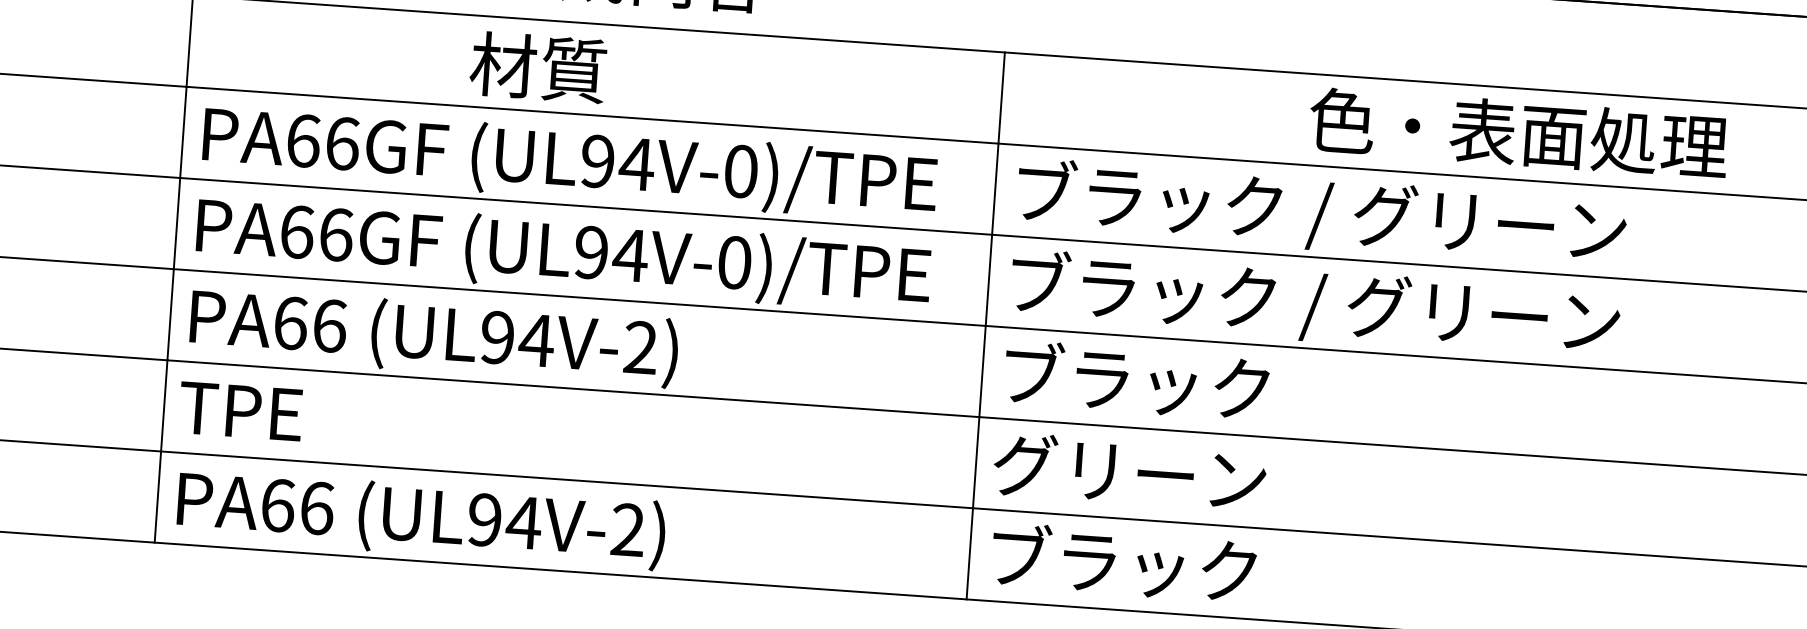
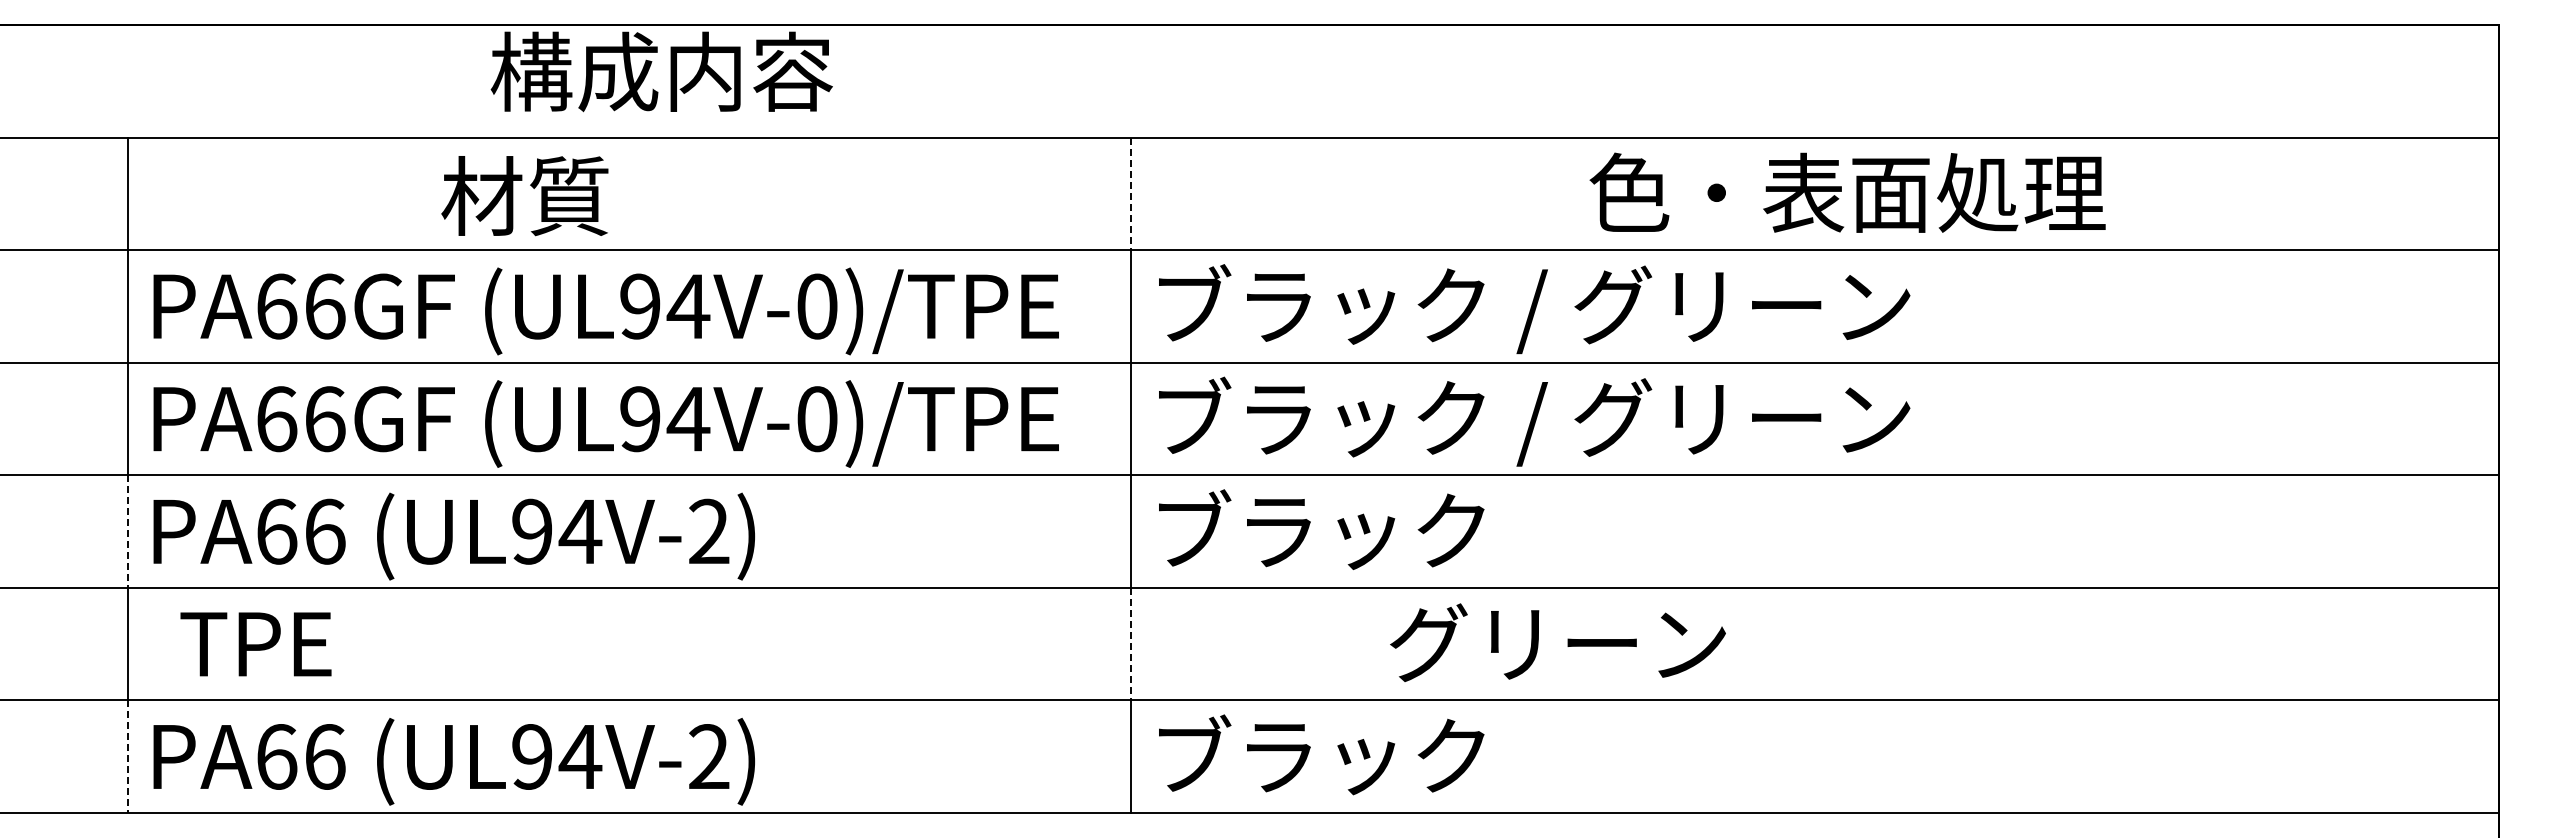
text: (537, 67) -> (524, 196), moved
line: (1001, 98) -> (1131, 194), solid -> dashed
text: (1518, 133) -> (1847, 192), moved
line: (170, 315) -> (128, 532), solid -> dashed
text: (240, 411) -> (255, 644), moved
line: (976, 462) -> (1131, 644), solid -> dashed
text: (1129, 472) -> (1557, 642), moved
line: (157, 497) -> (128, 757), solid -> dashed

